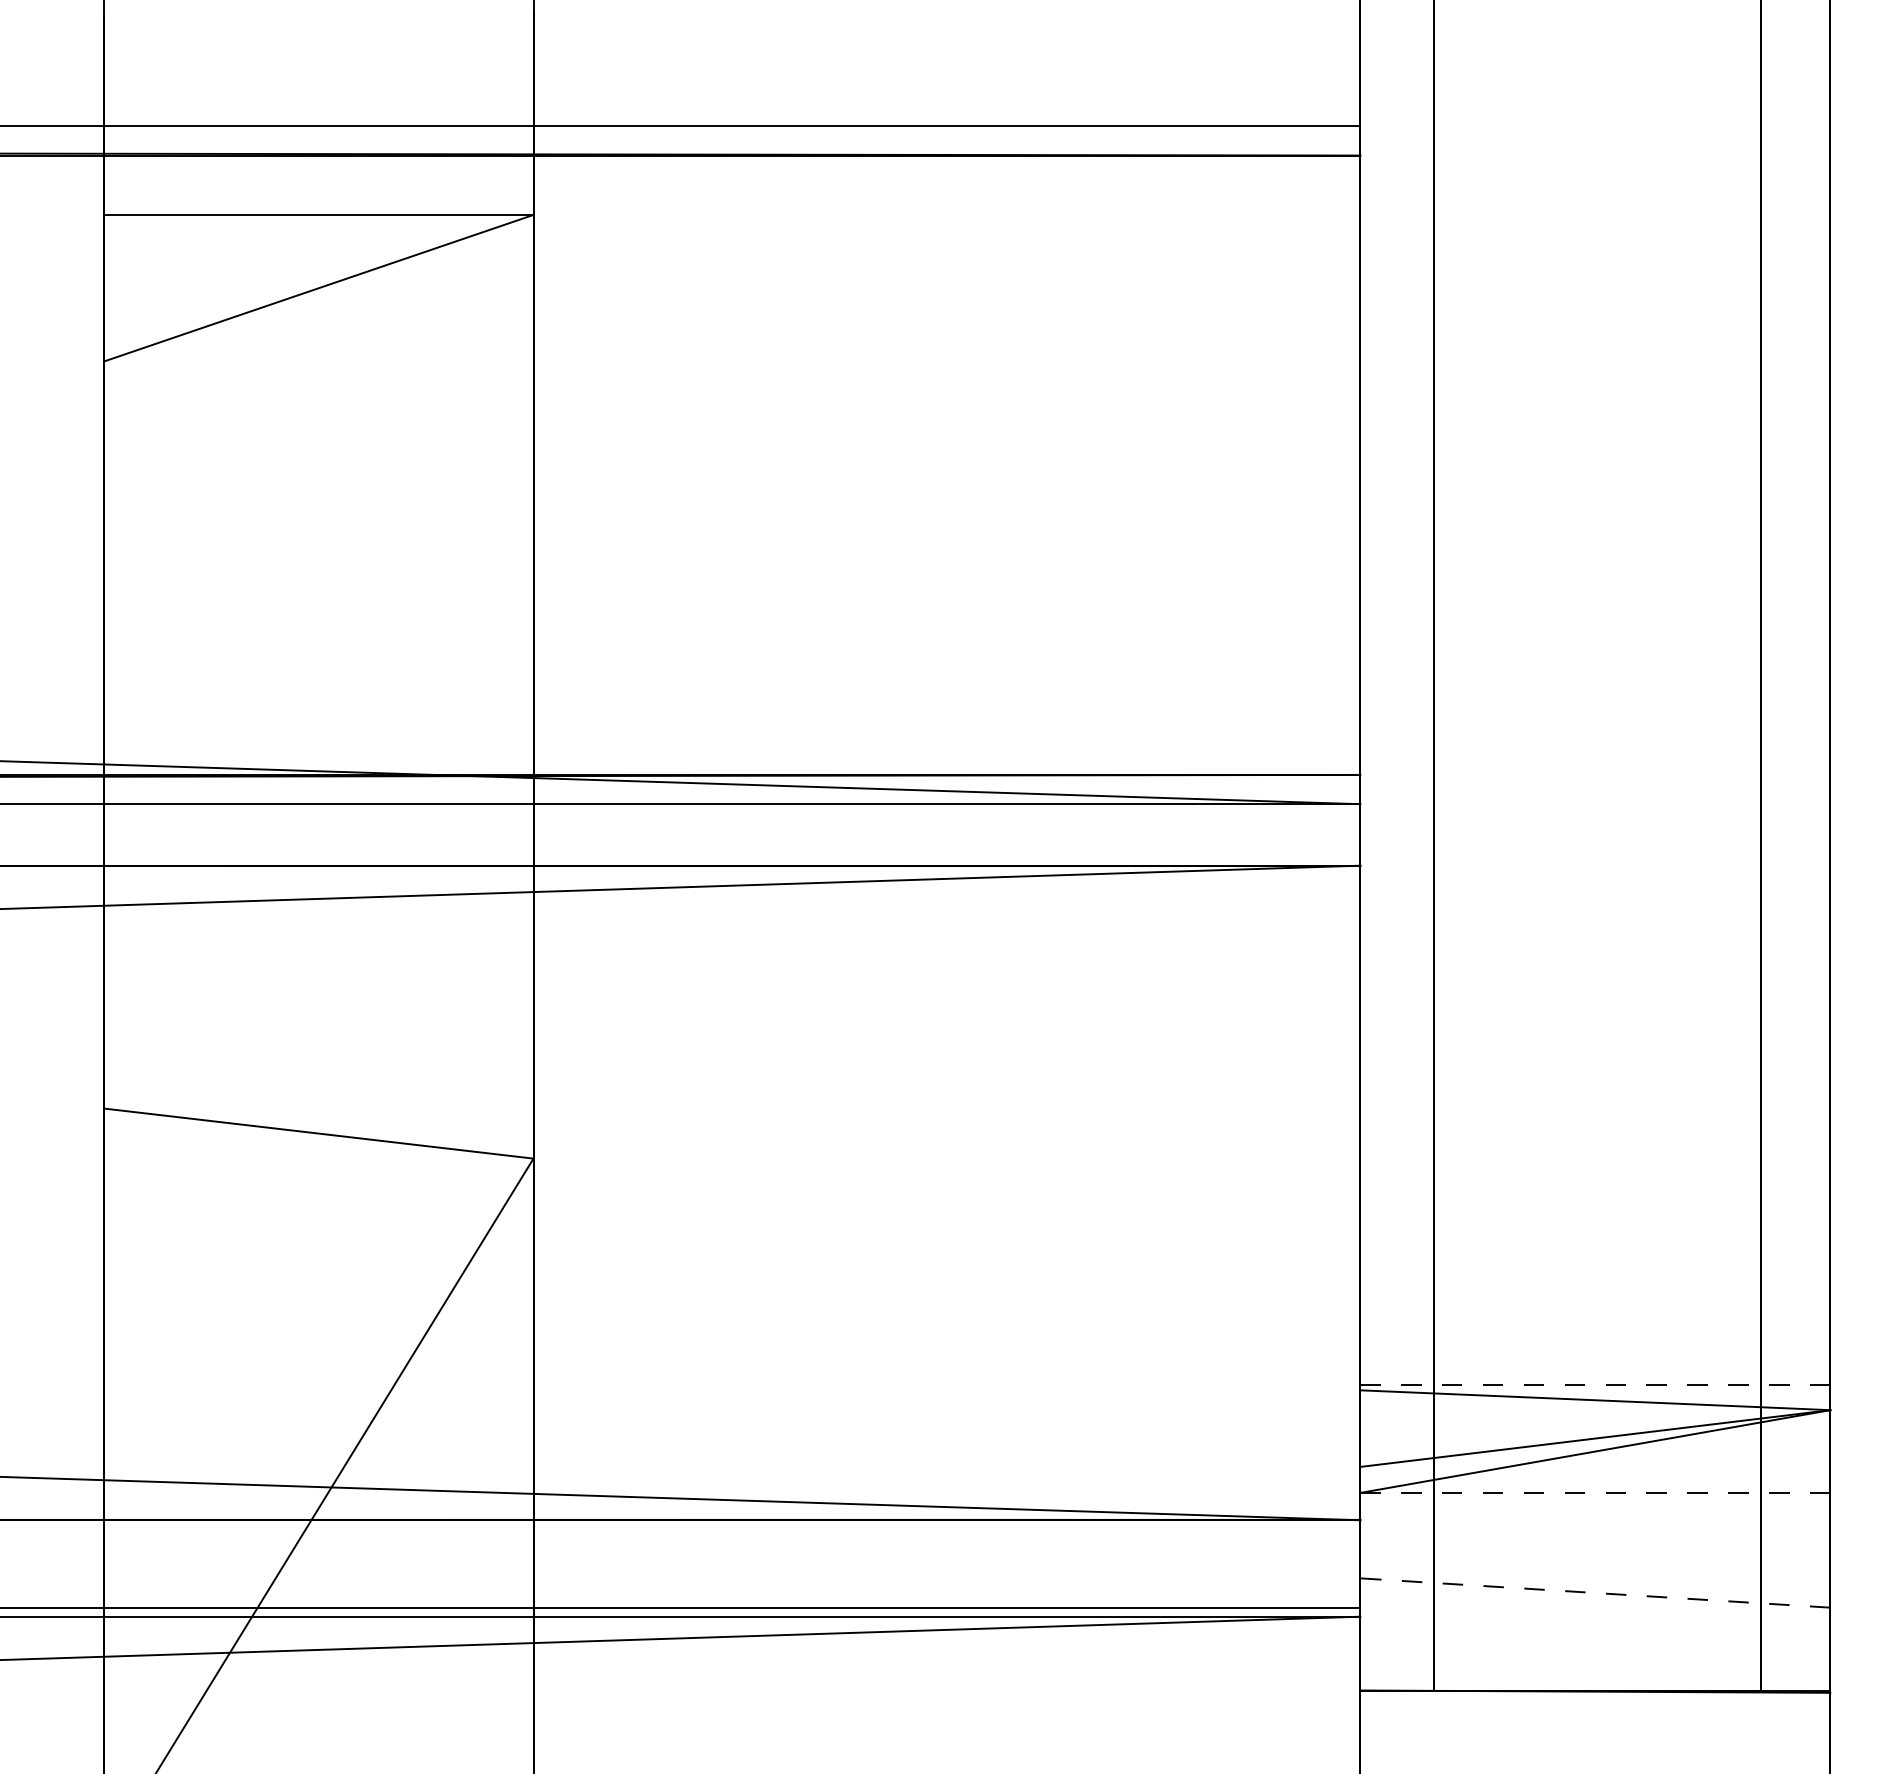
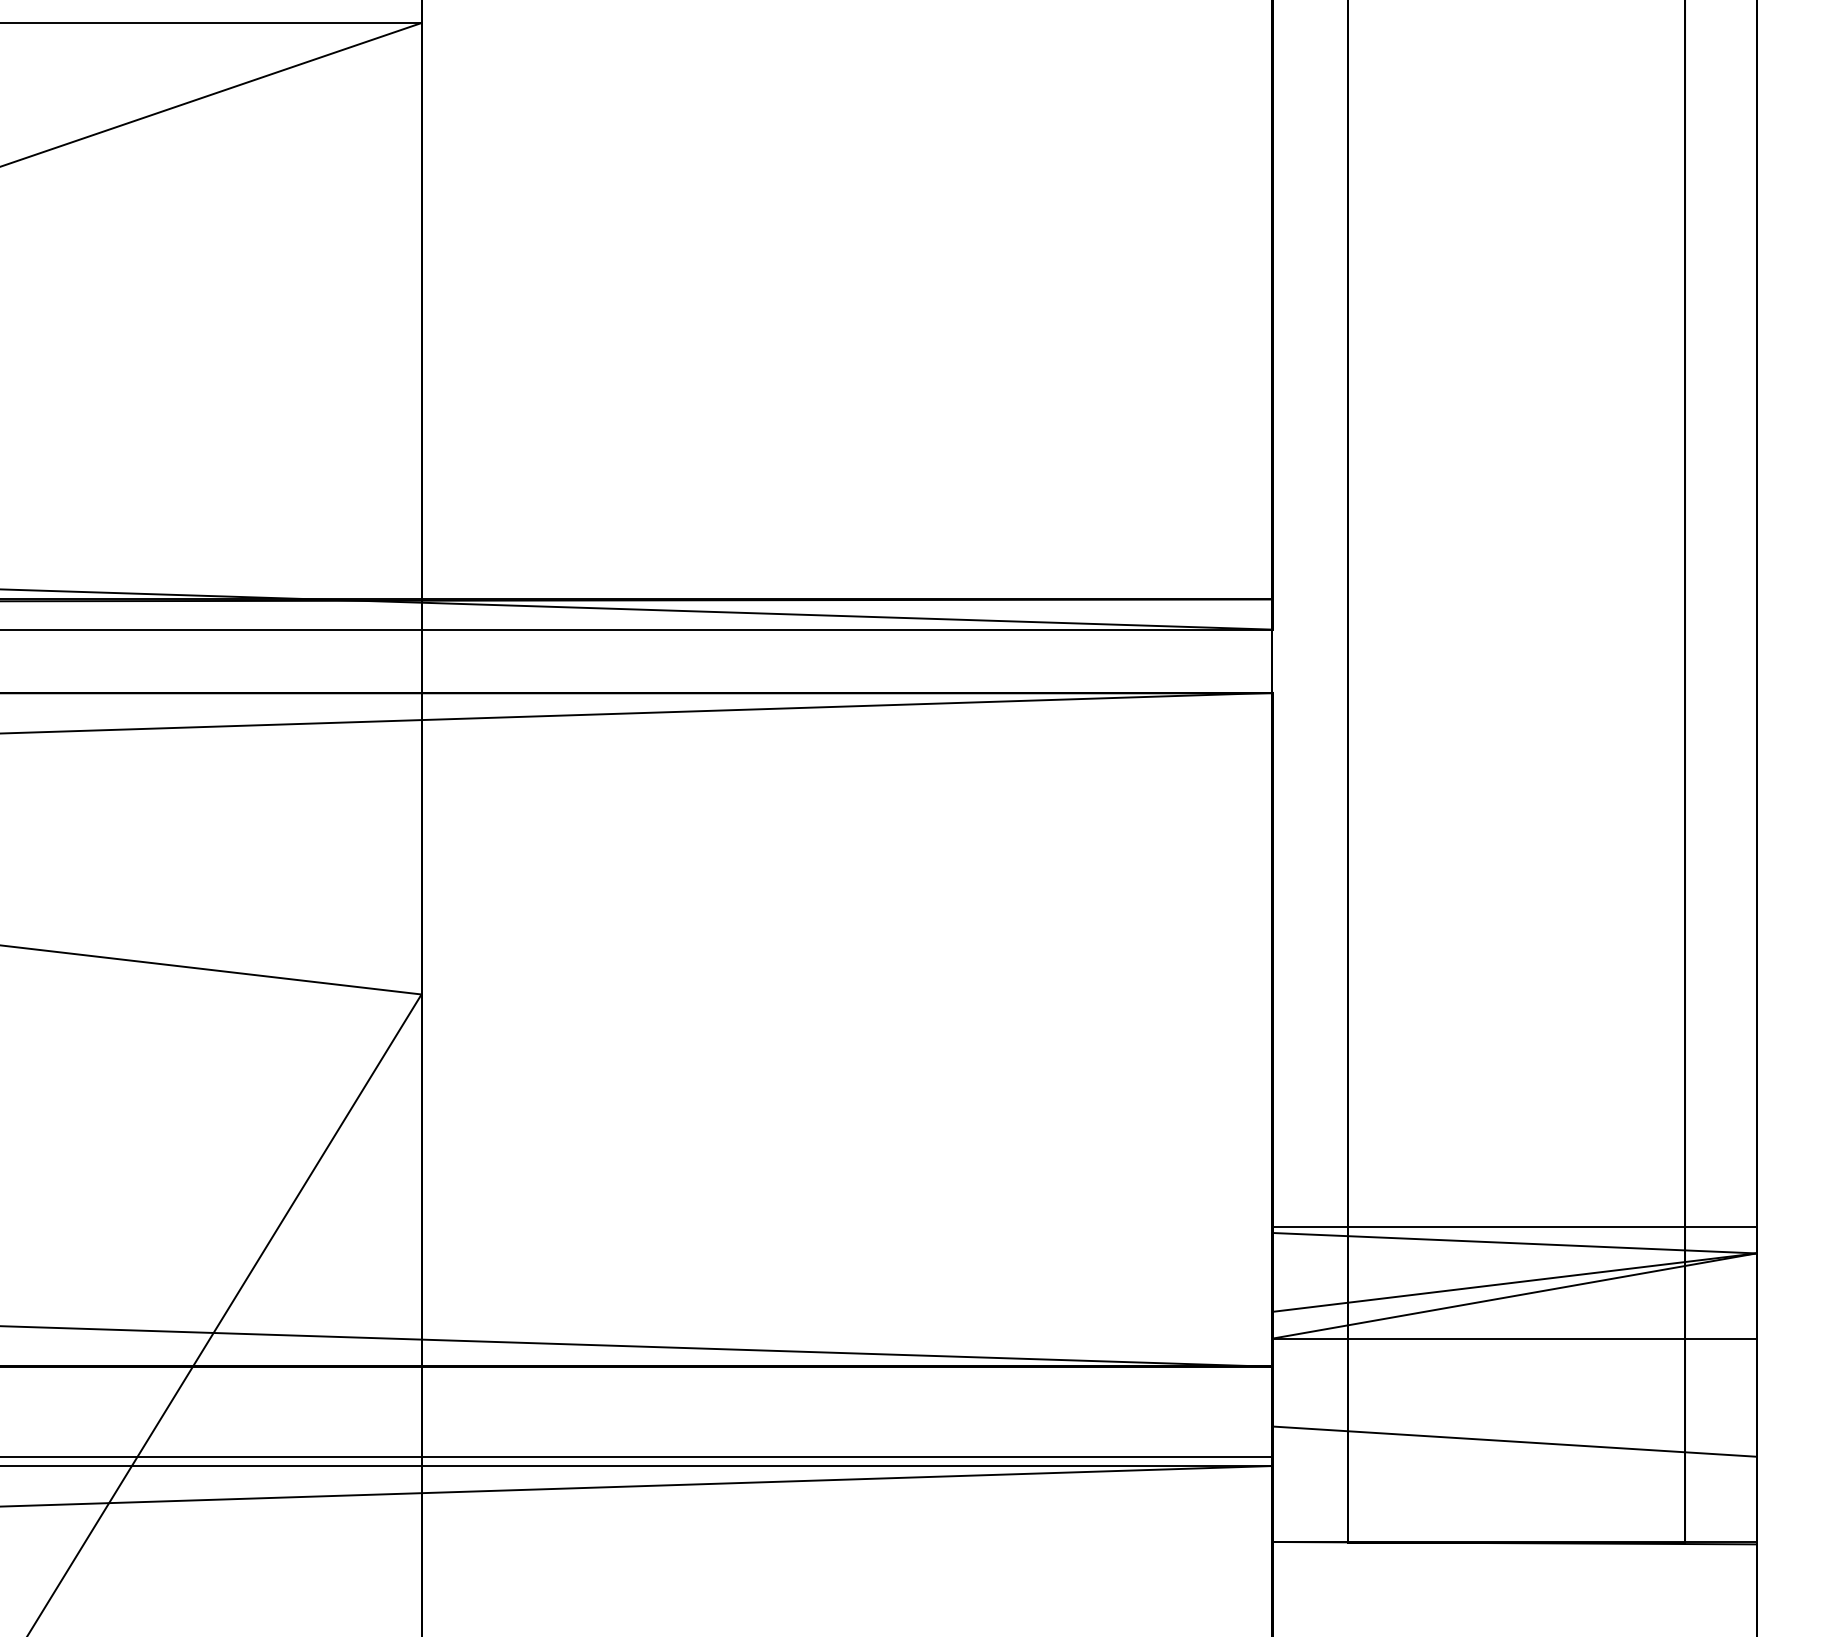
line: (1594, 1384) -> (1513, 1226), dashed -> solid
line: (1594, 1492) -> (1513, 1338), dashed -> solid
line: (1595, 1593) -> (1514, 1442), dashed -> solid

